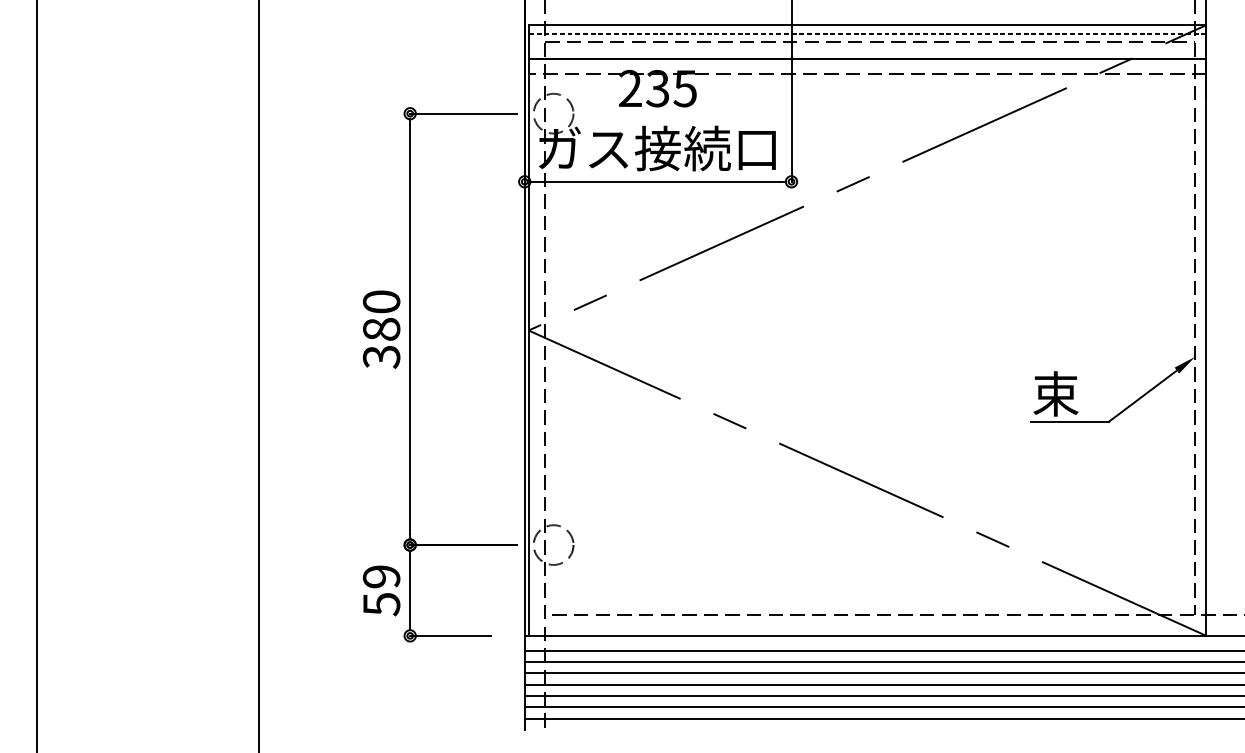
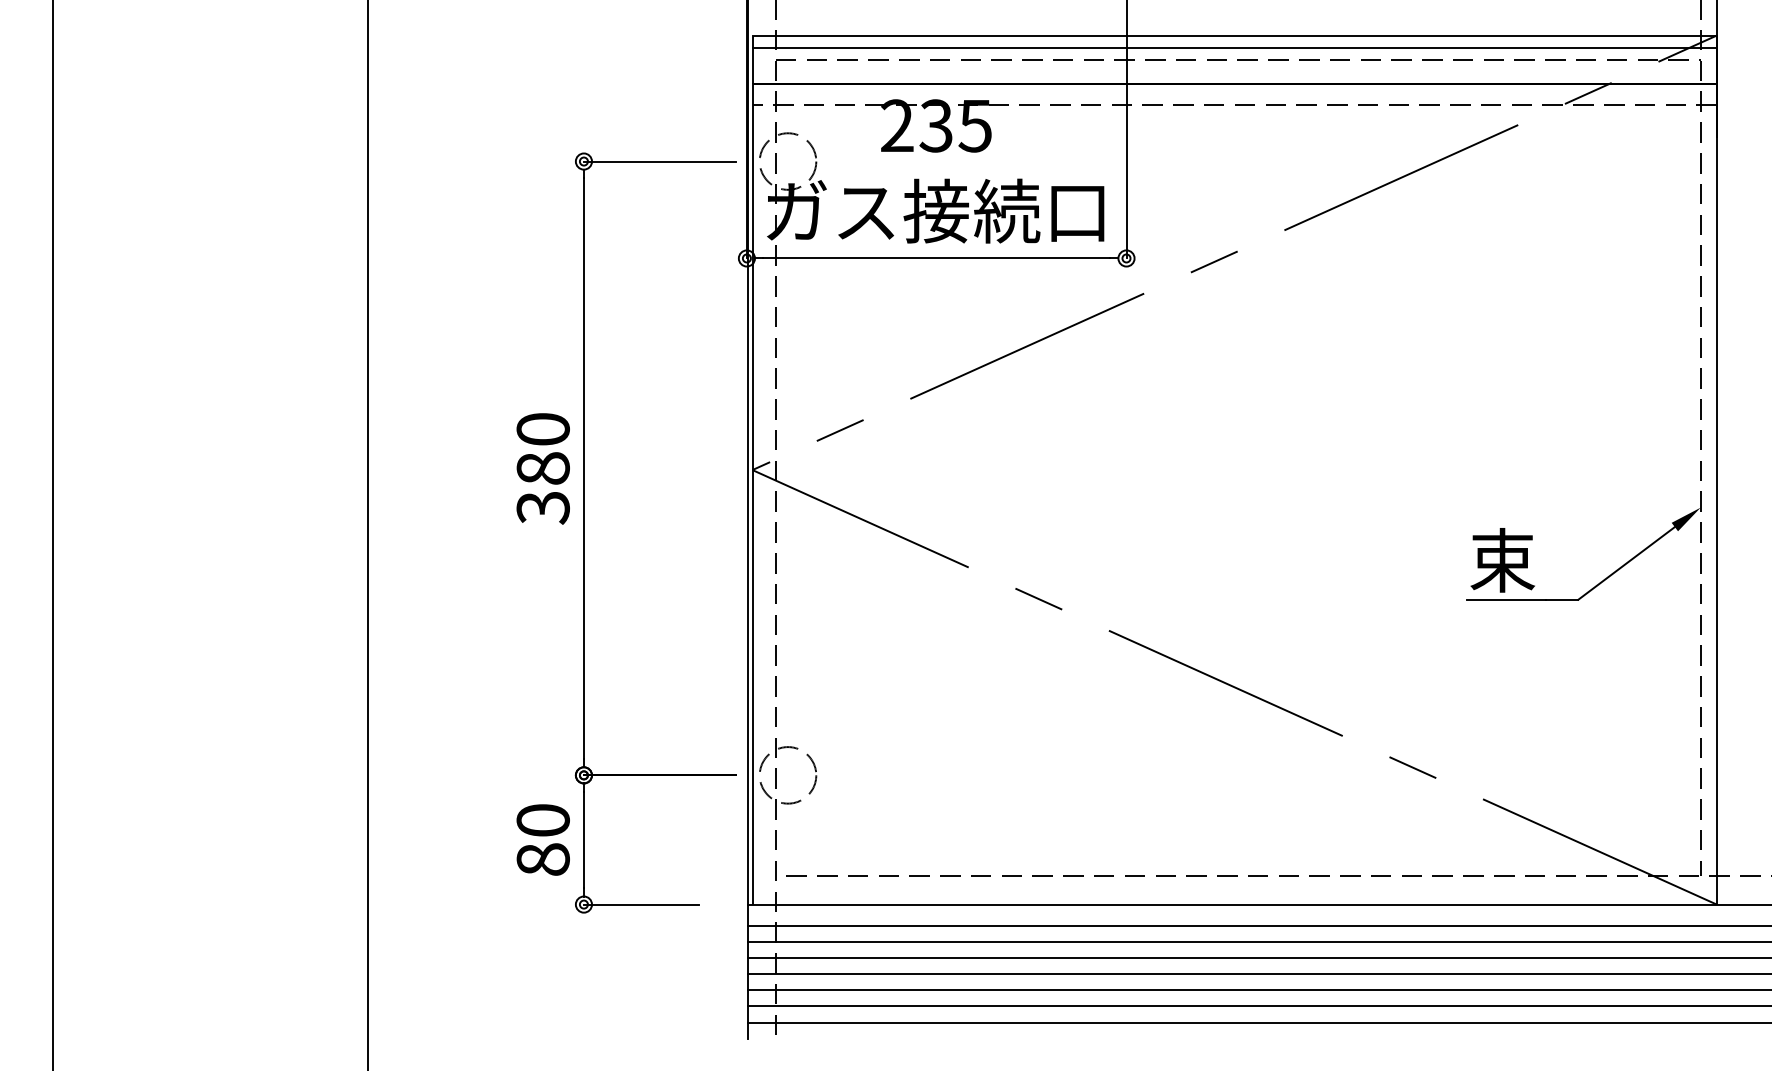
line: (867, 34) -> (1234, 48), dashed -> solid
text: (381, 590) -> (542, 840), 59 -> 80

